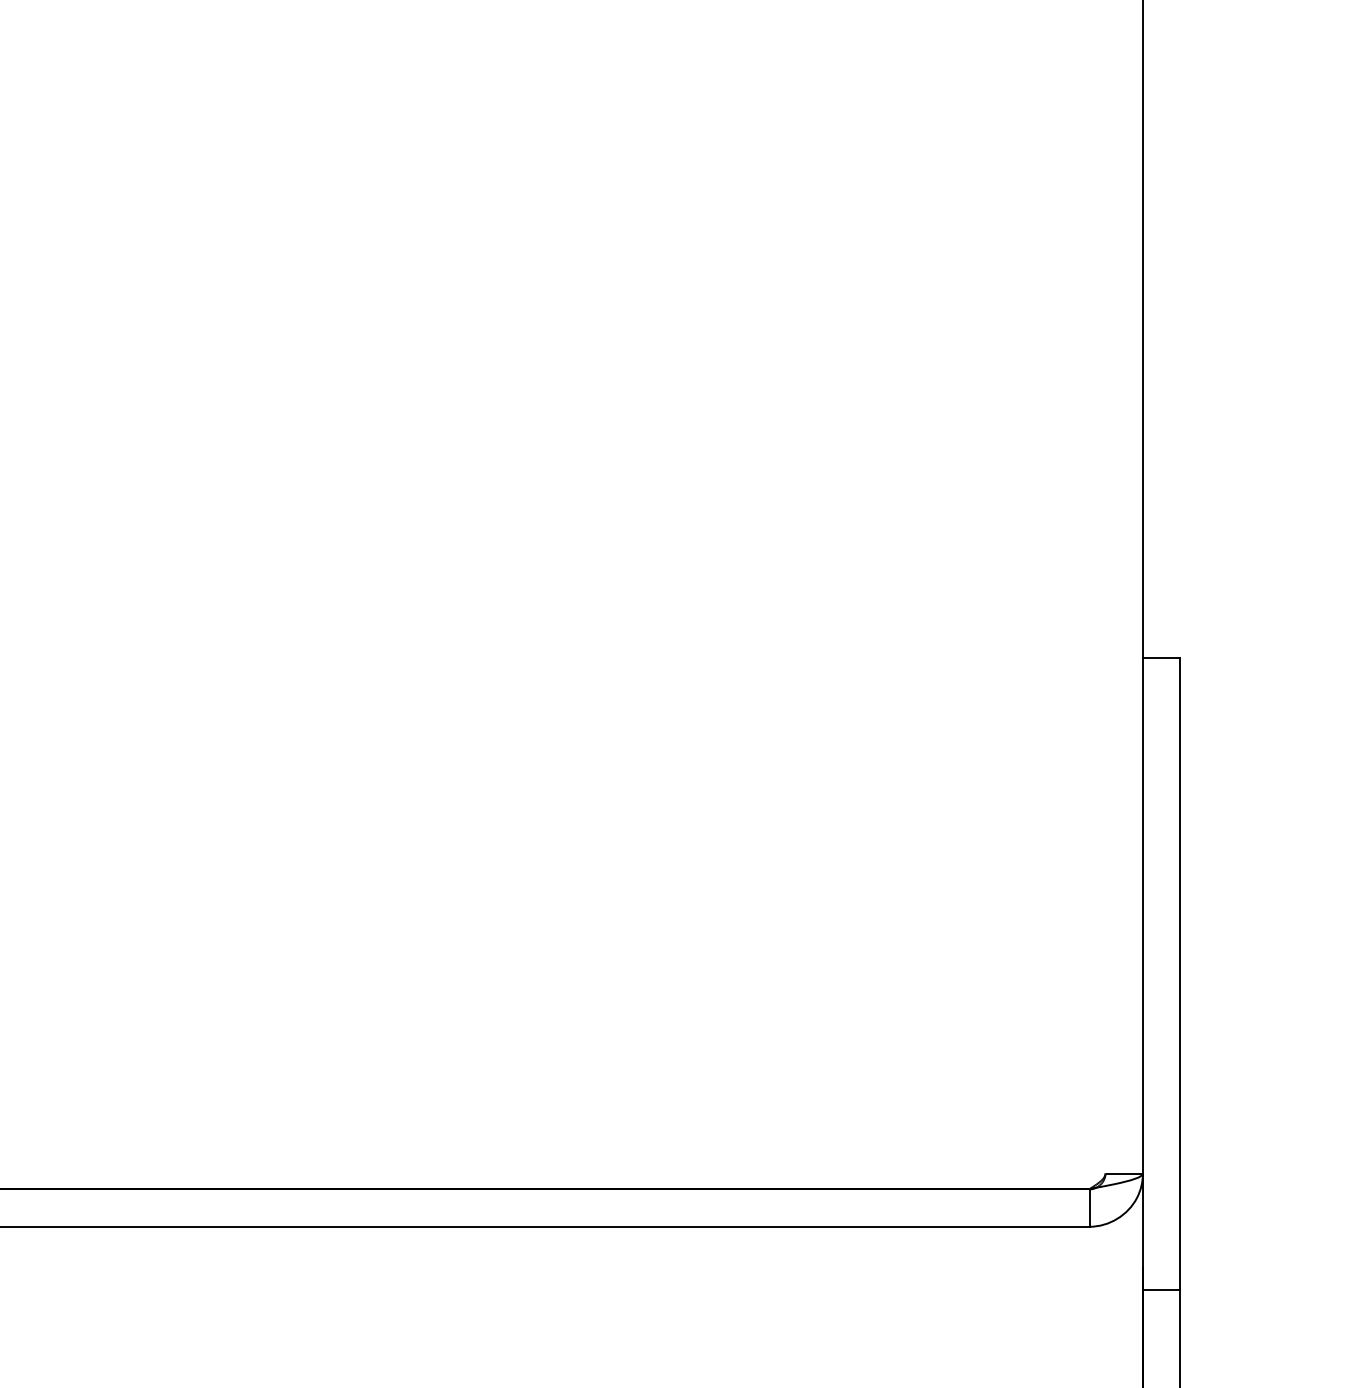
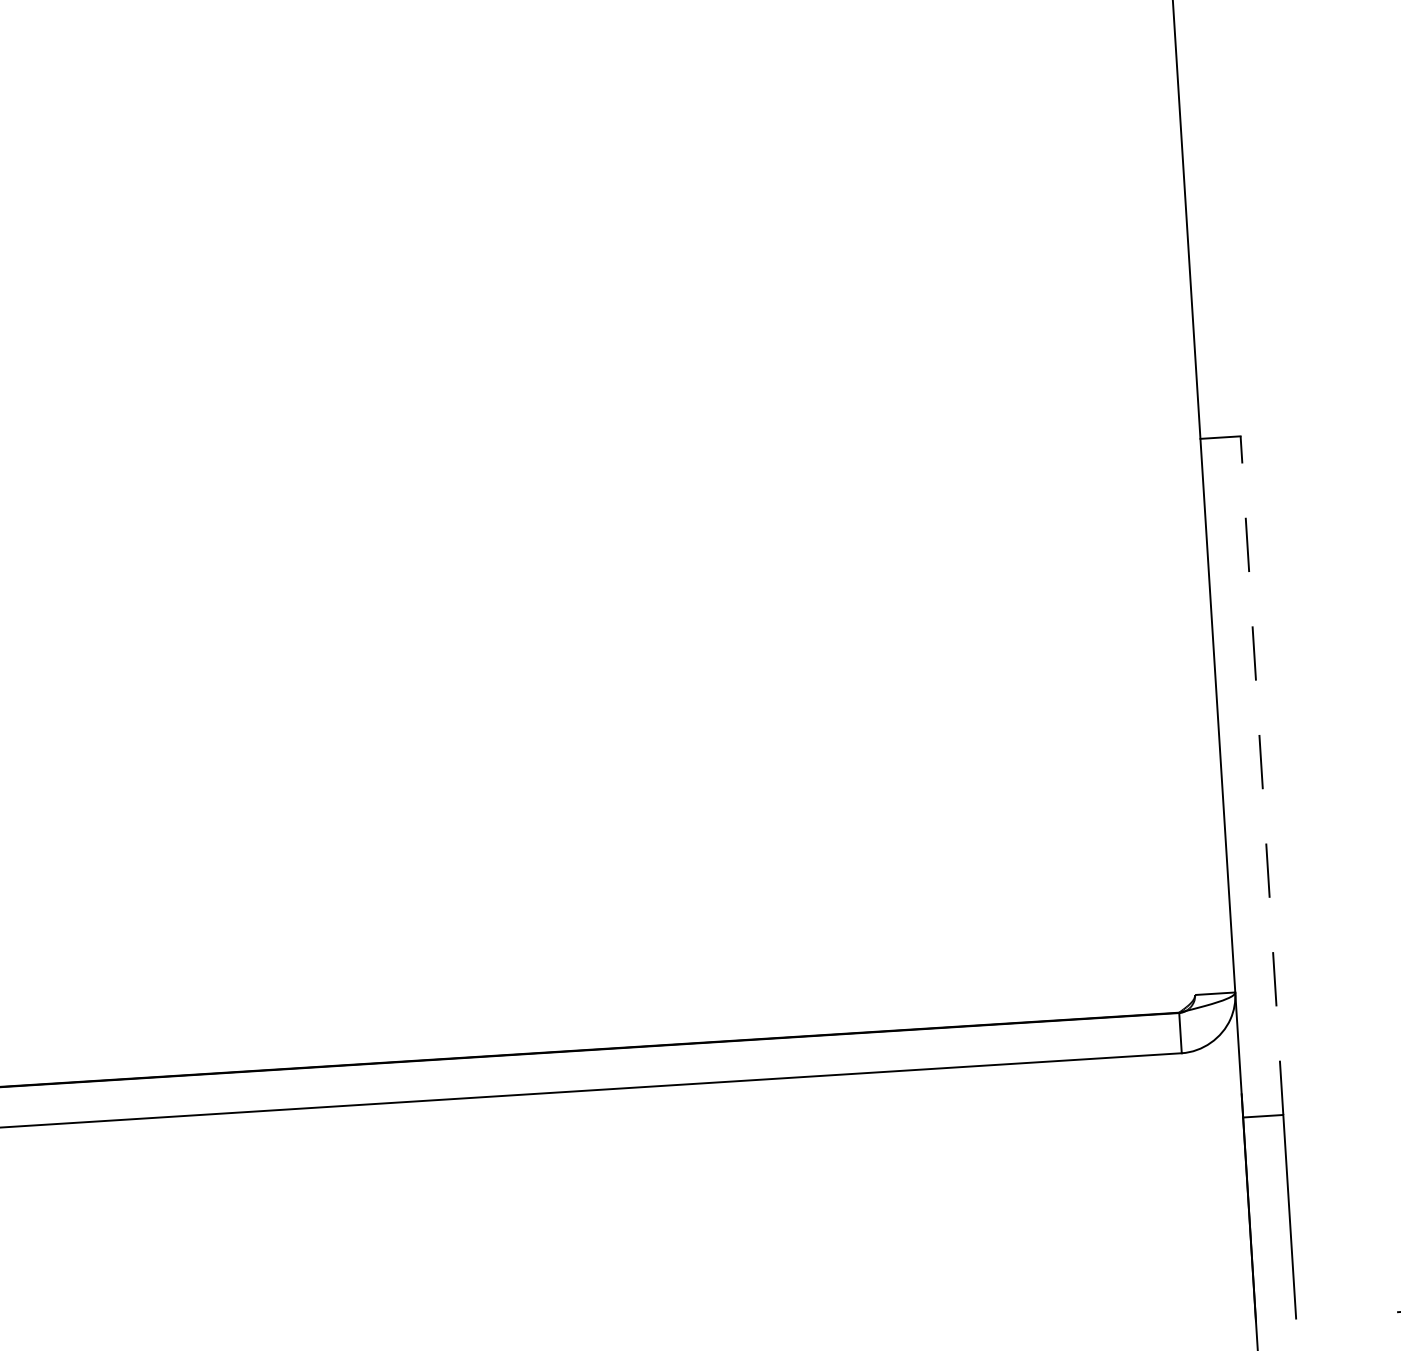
line: (1180, 973) -> (1262, 775), solid -> dashed

